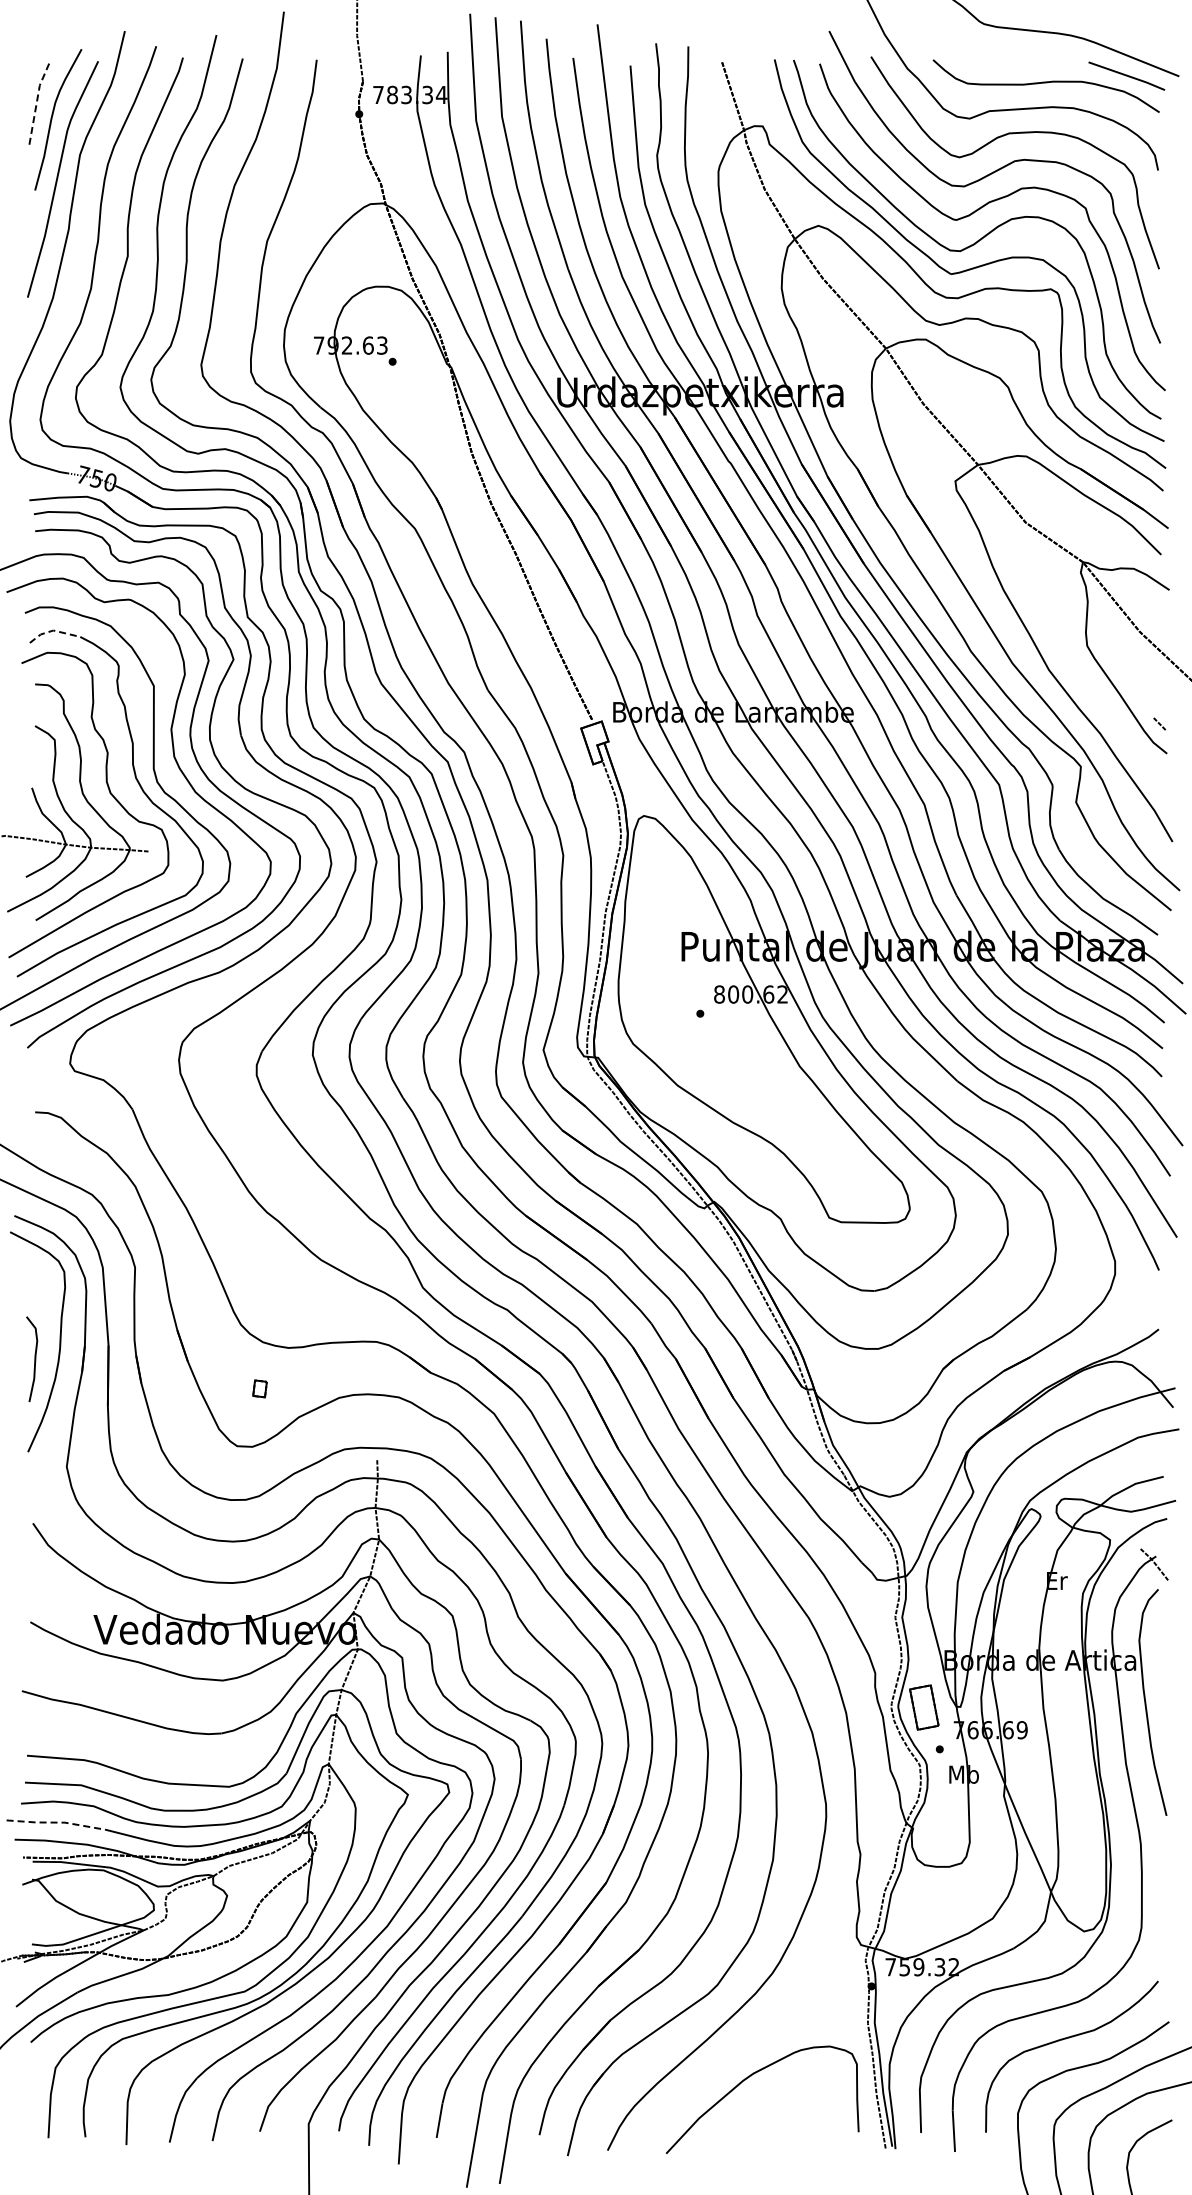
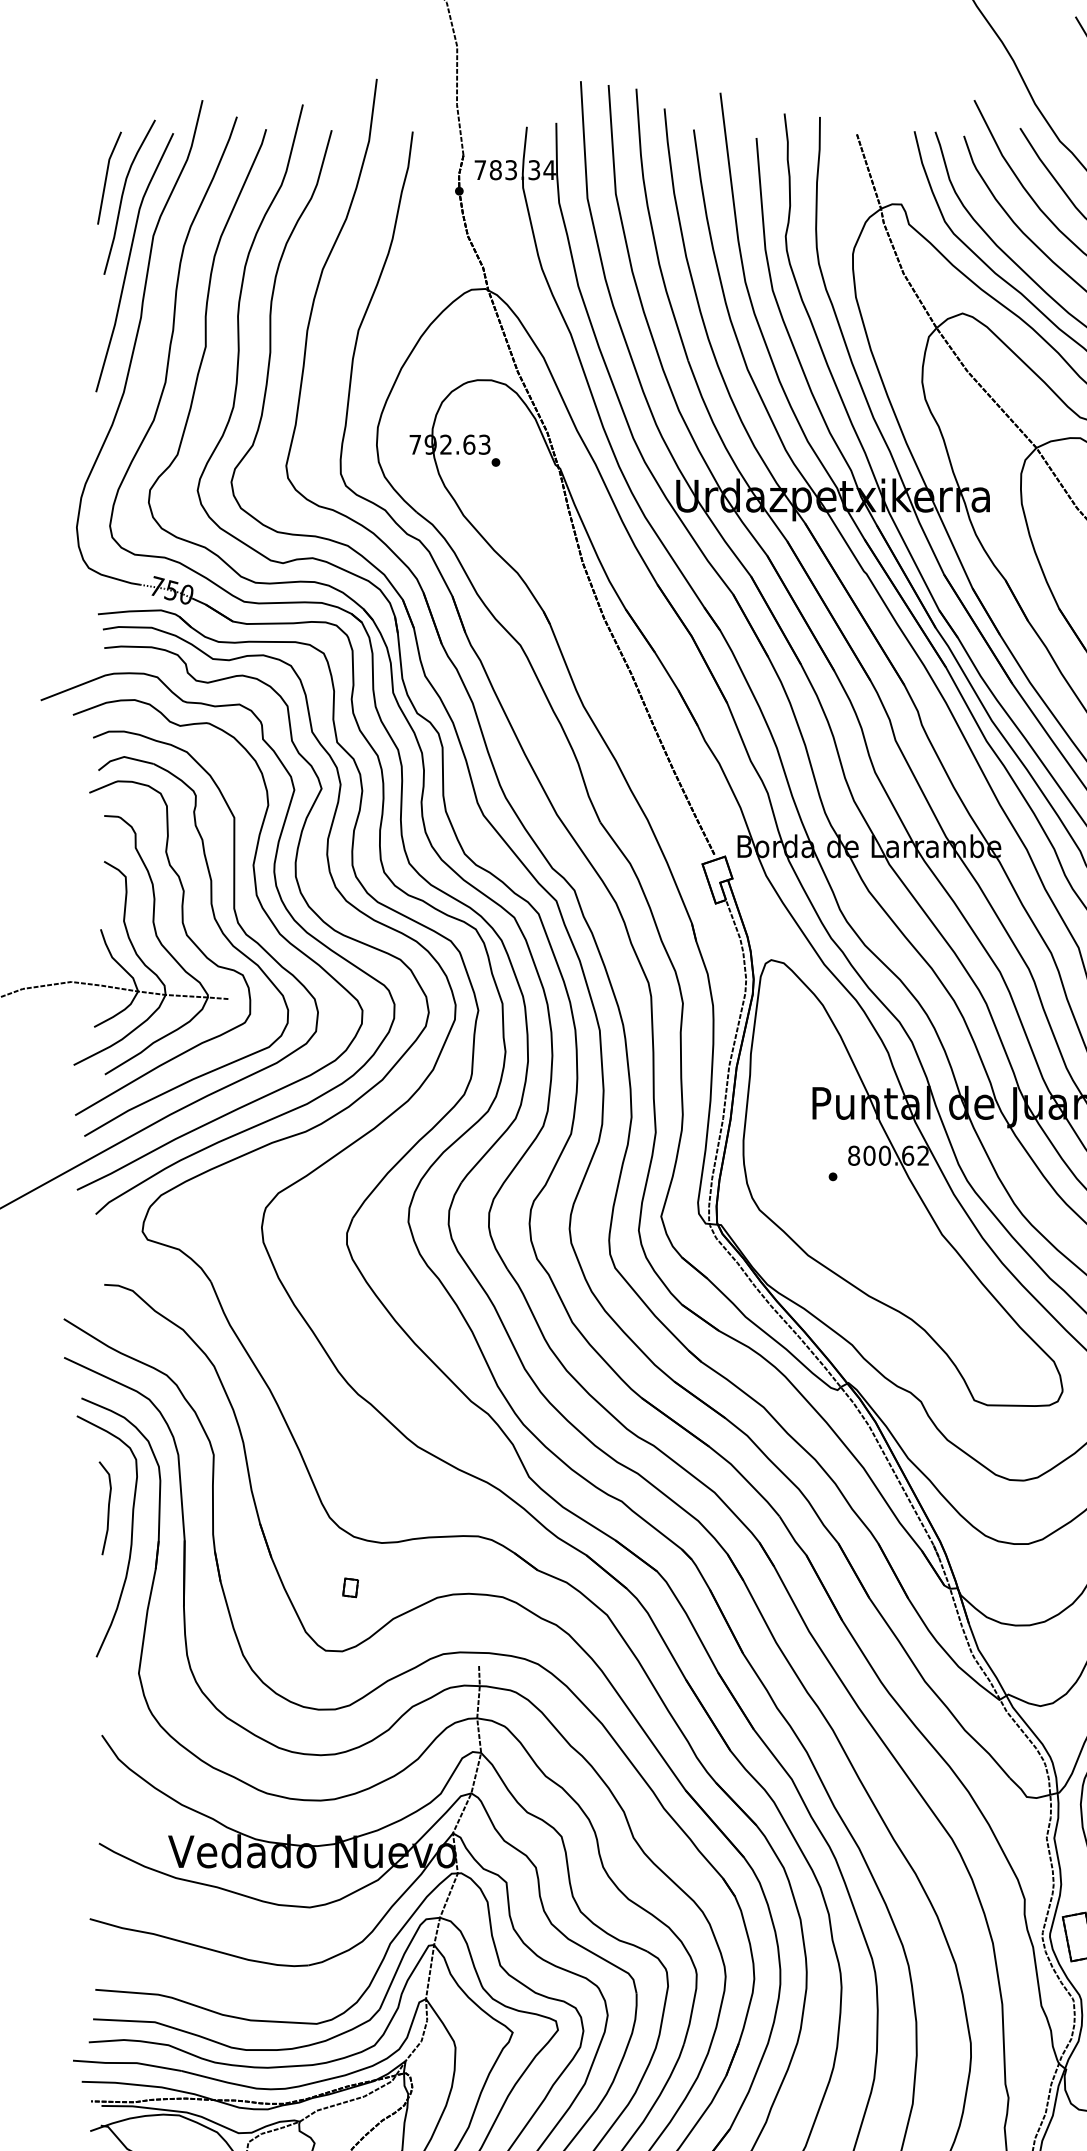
line: (37, 100) -> (106, 176), dashed -> solid
line: (53, 630) -> (124, 756), dashed -> solid
curve: (34, 1358) -> (107, 1507), moved
line: (56, 1822) -> (127, 2062), dashed -> solid

